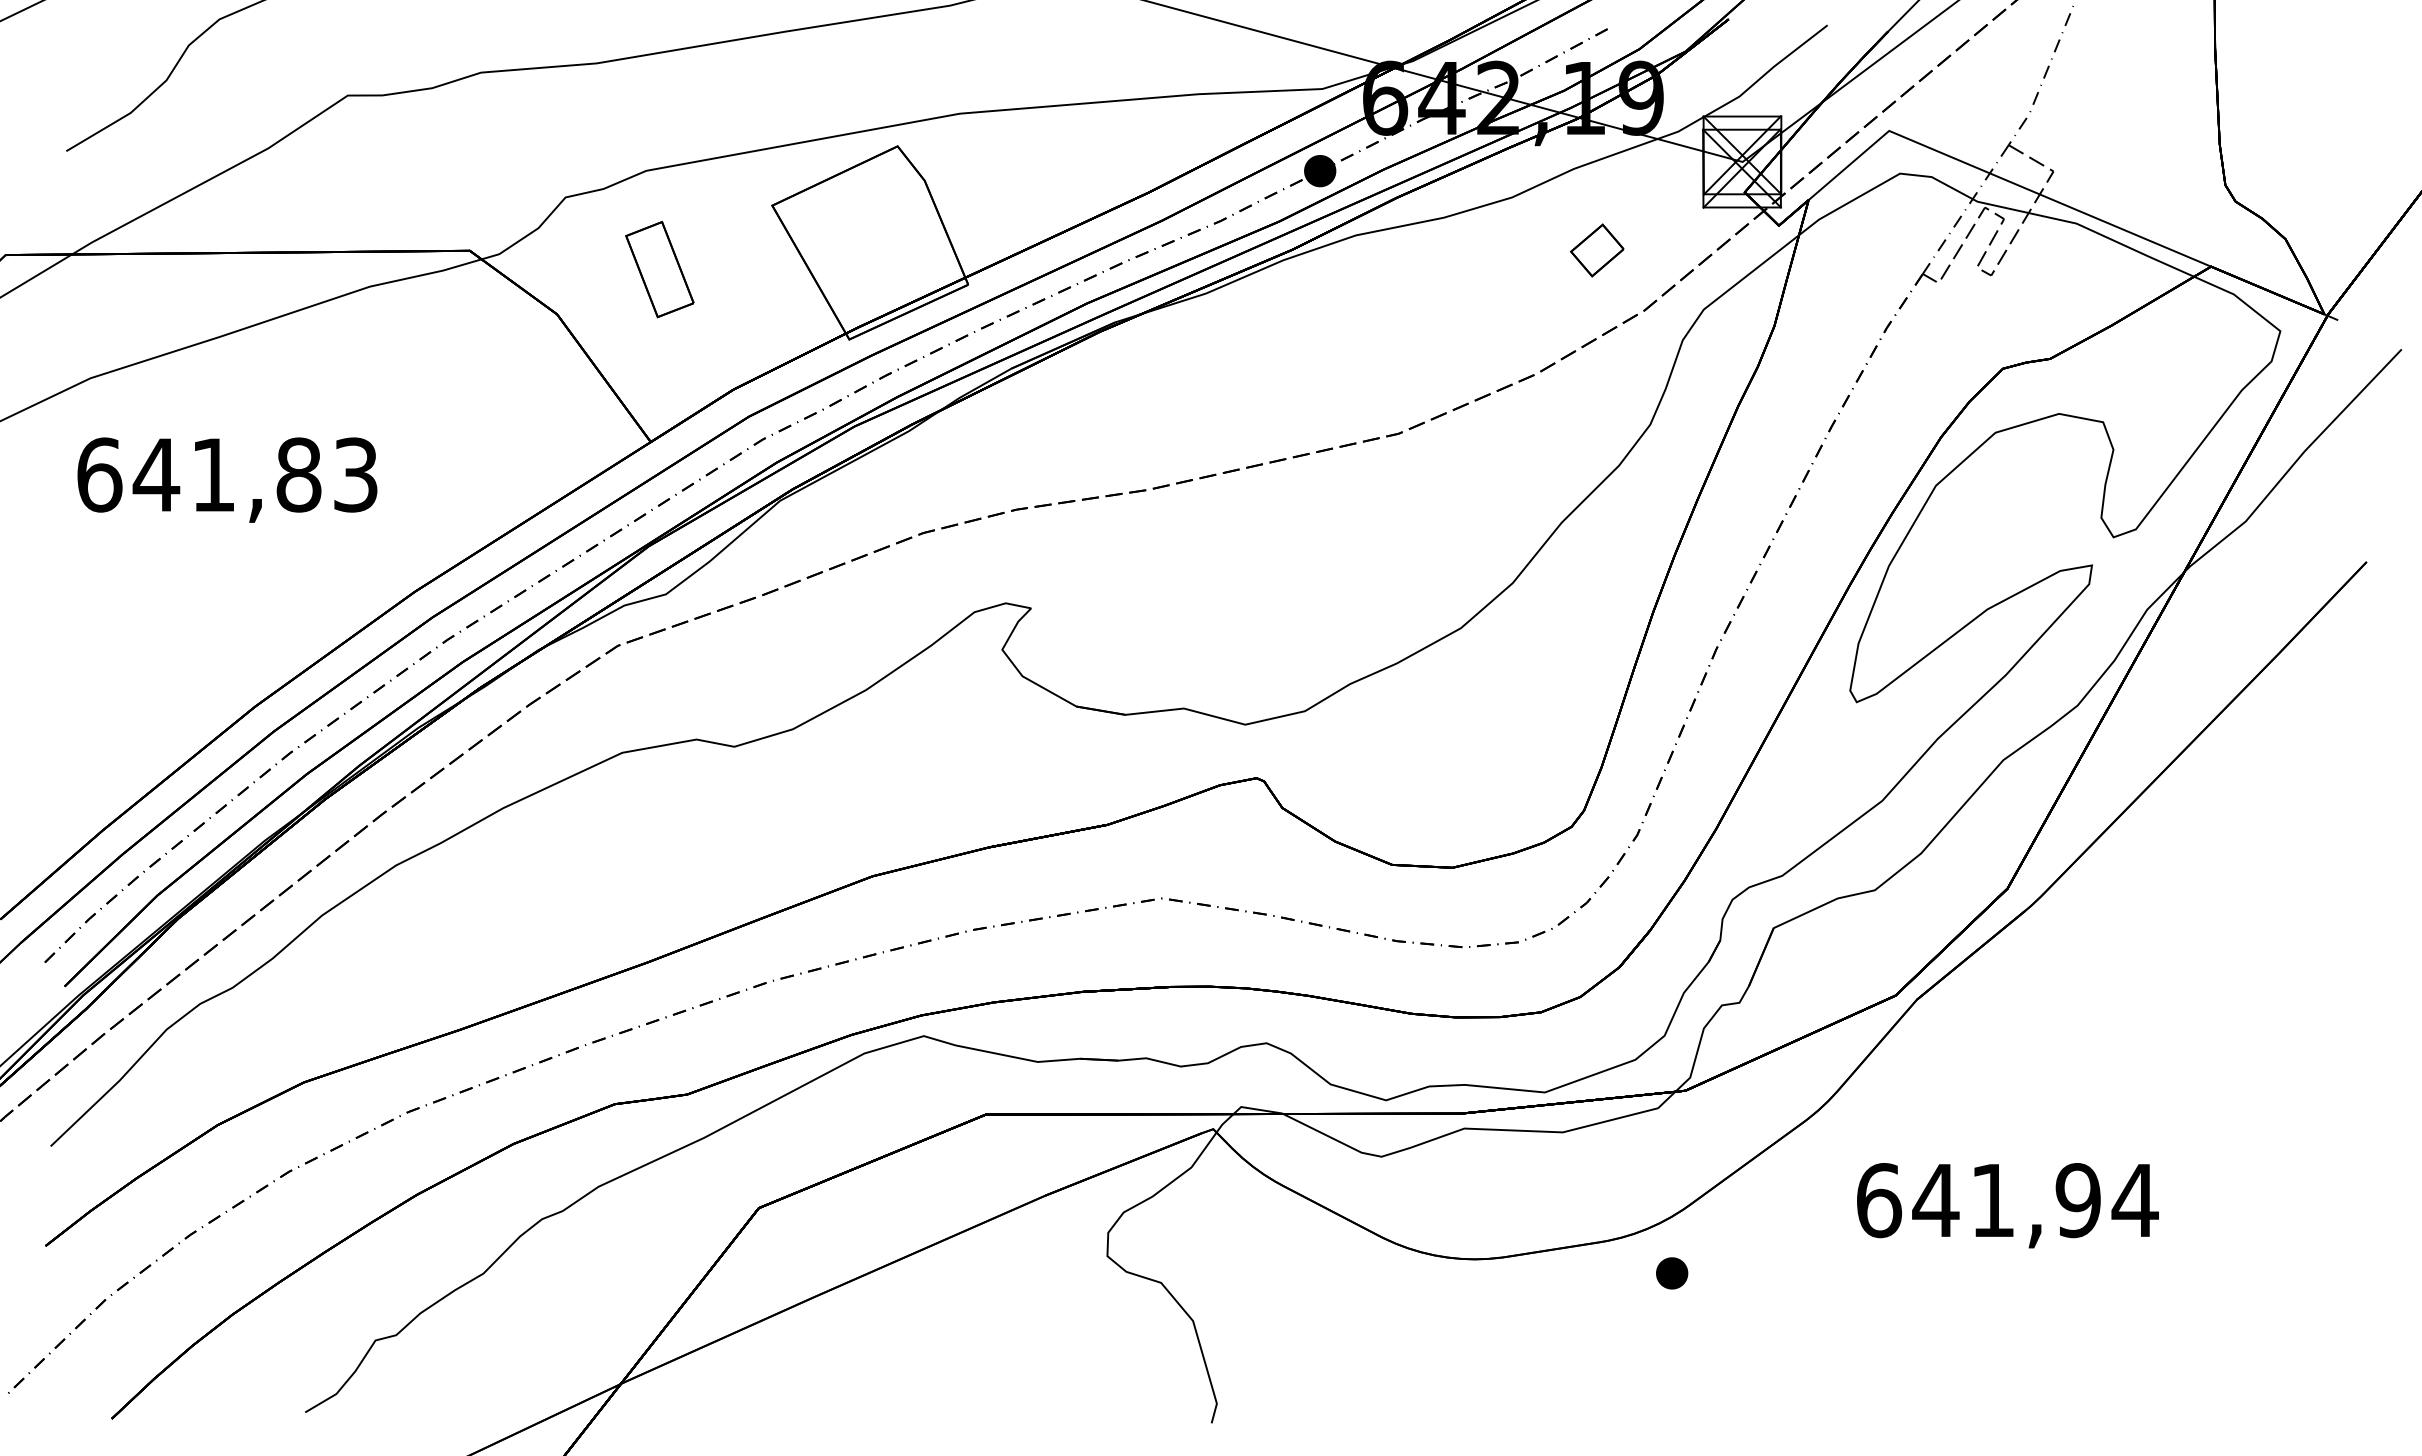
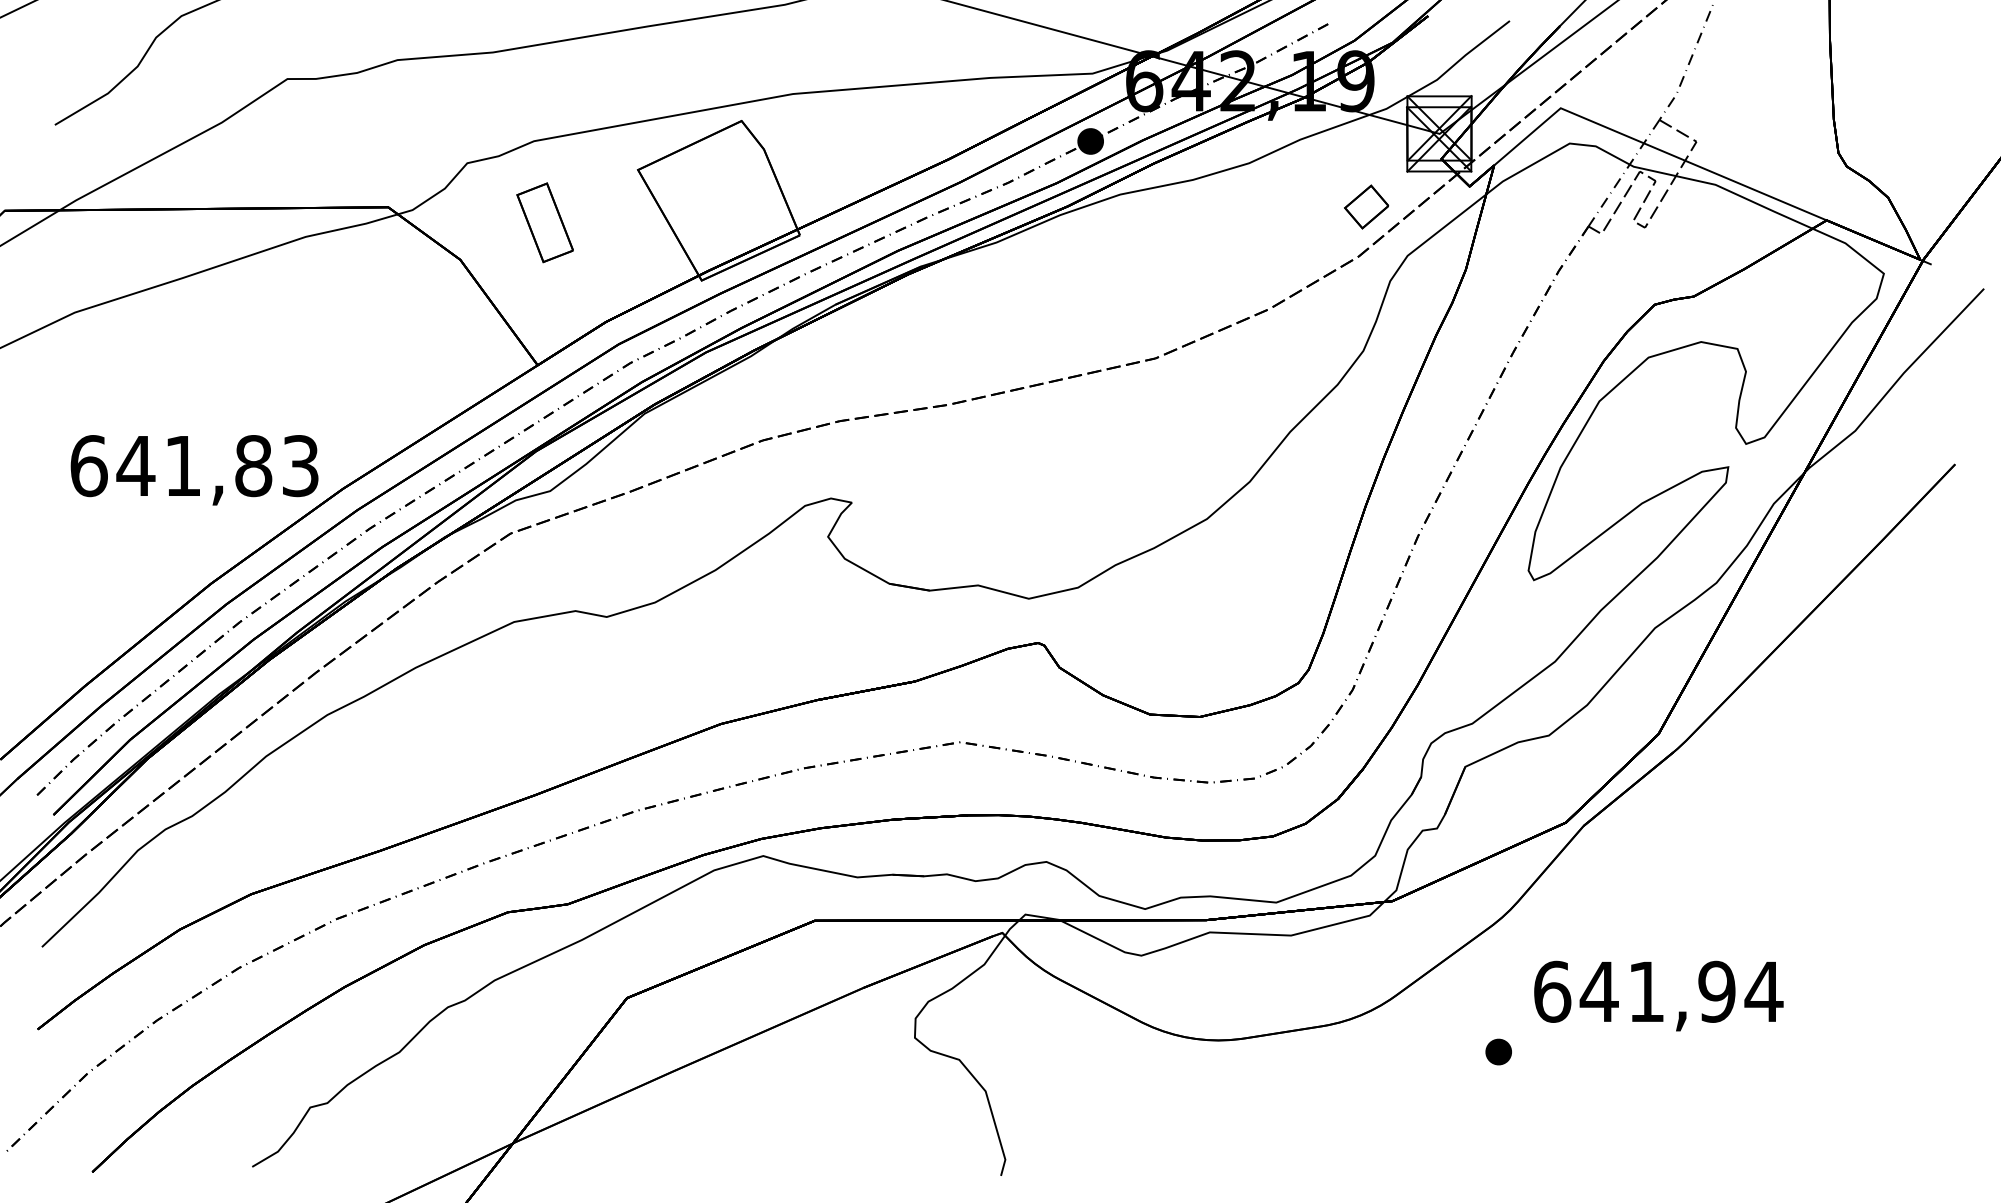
part: (1597, 250) -> (1366, 207), moved
text: (227, 479) -> (194, 469), moved
part: (1672, 1273) -> (1499, 1052), moved

